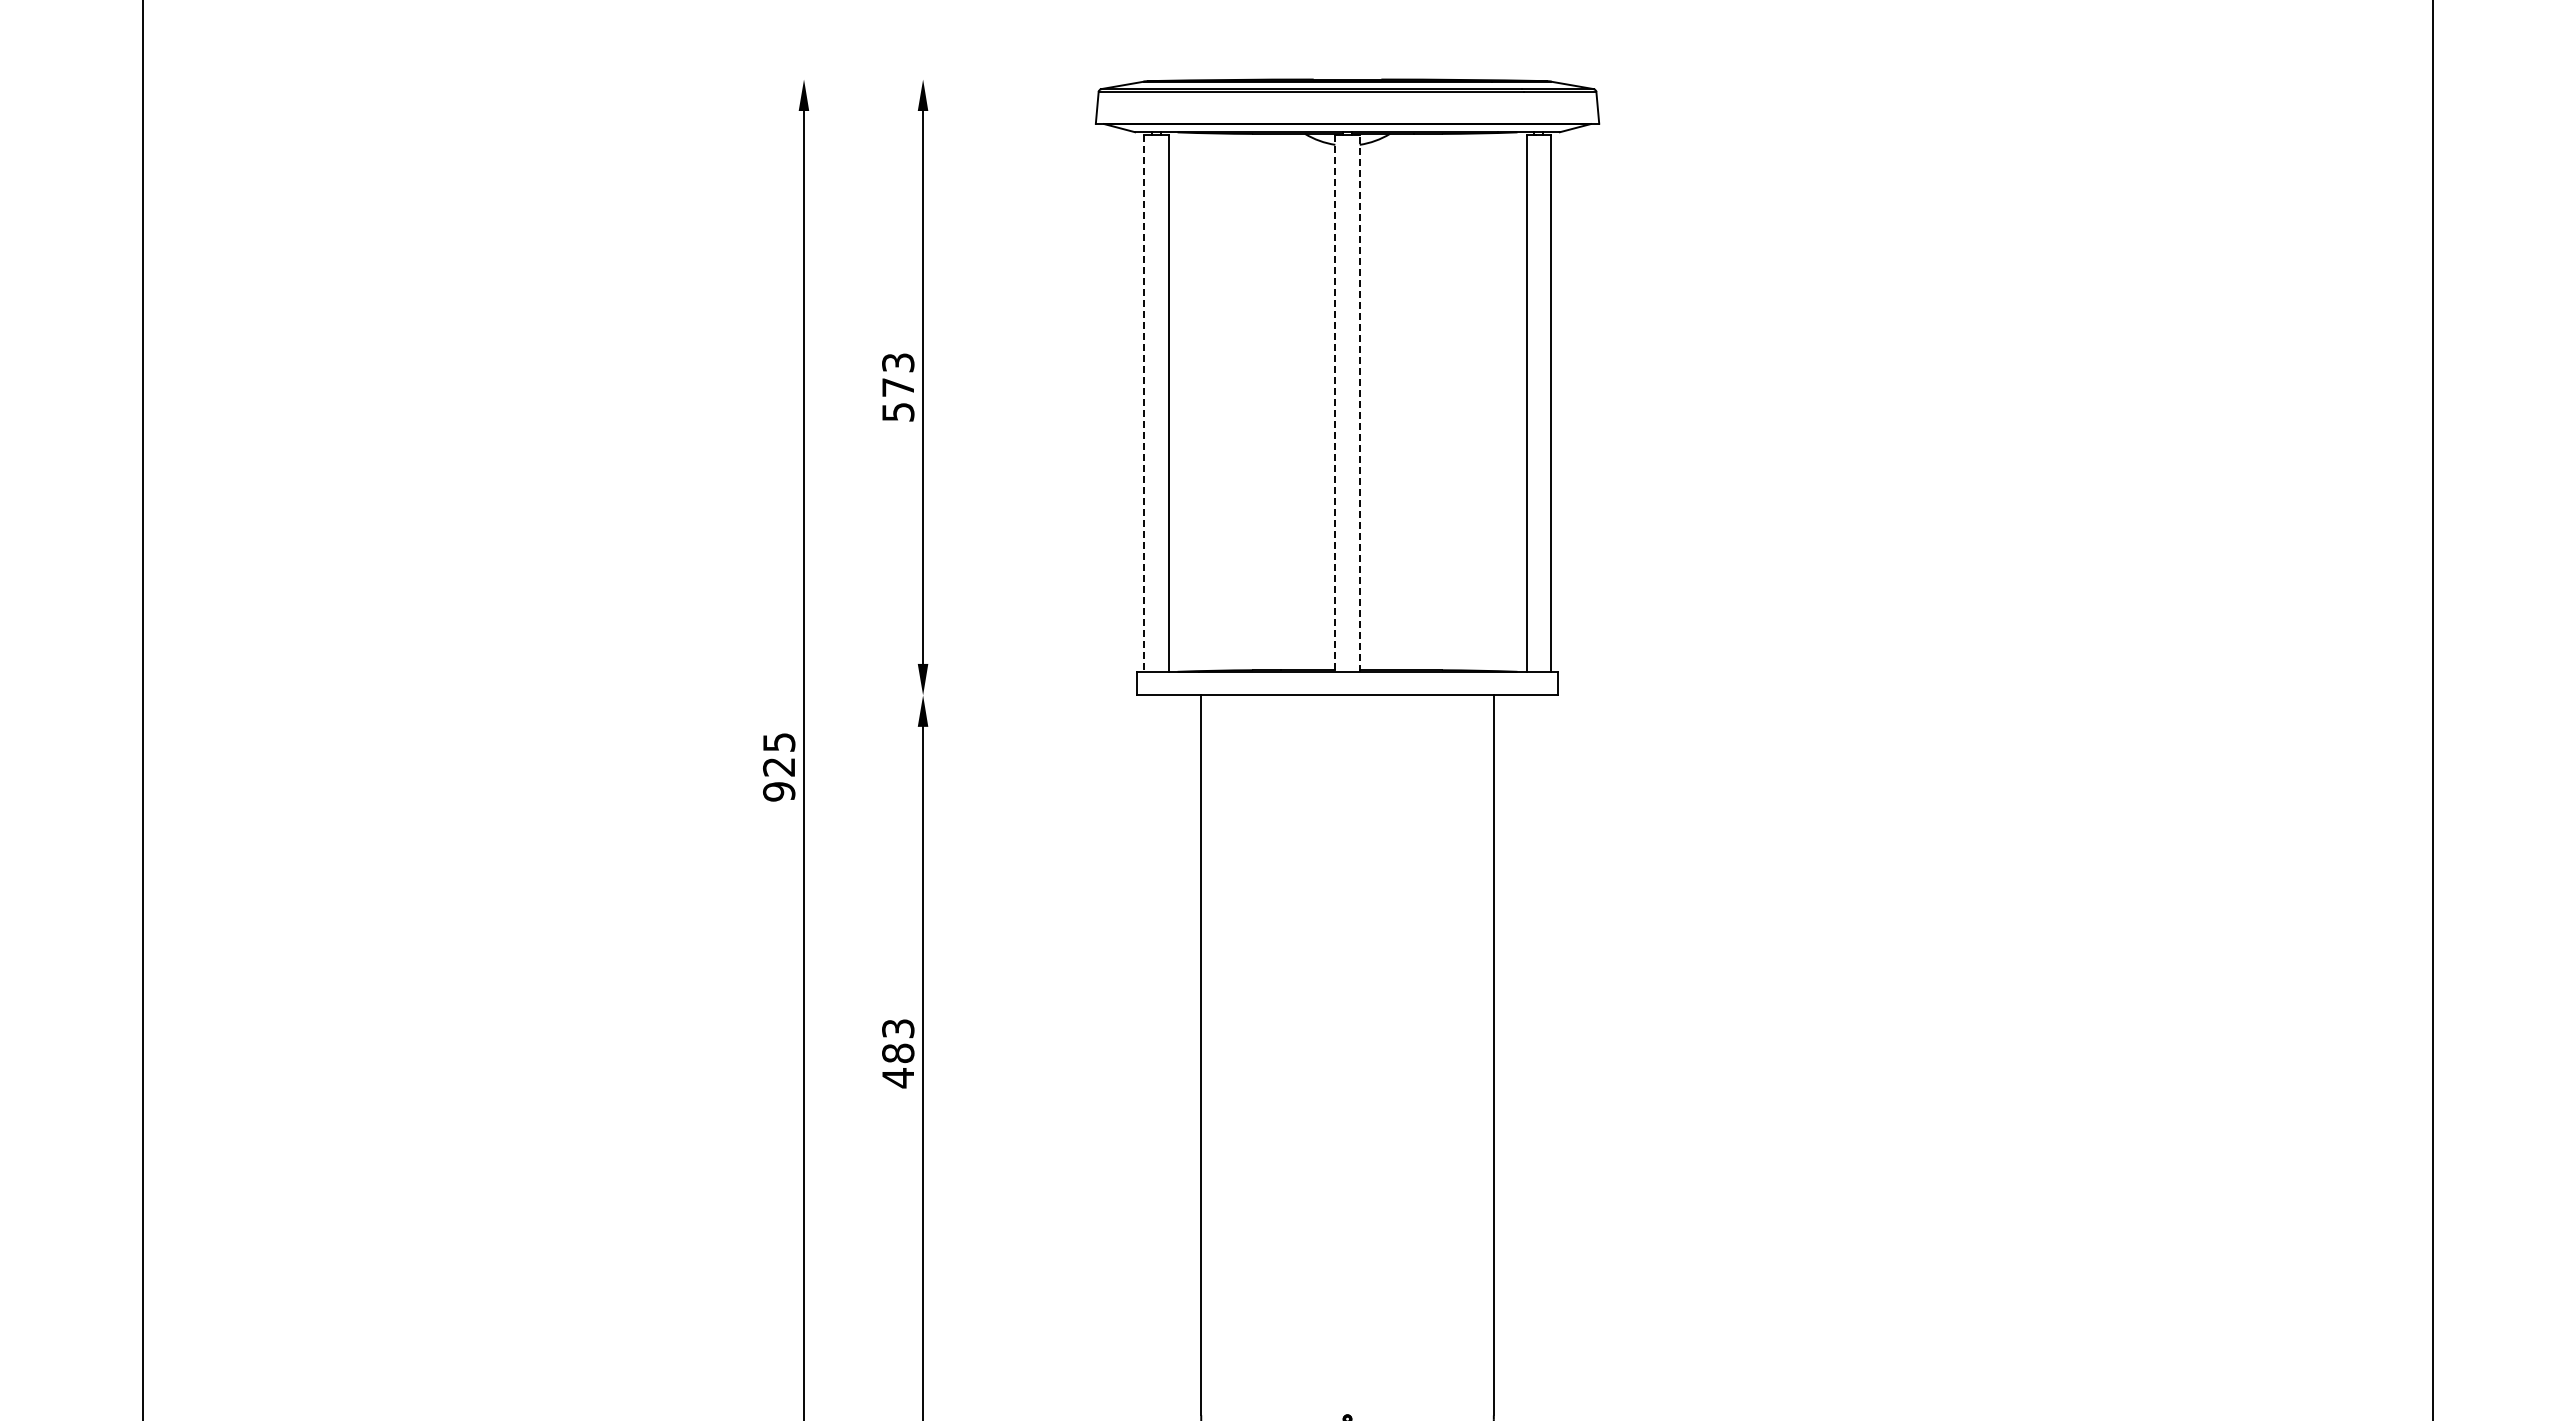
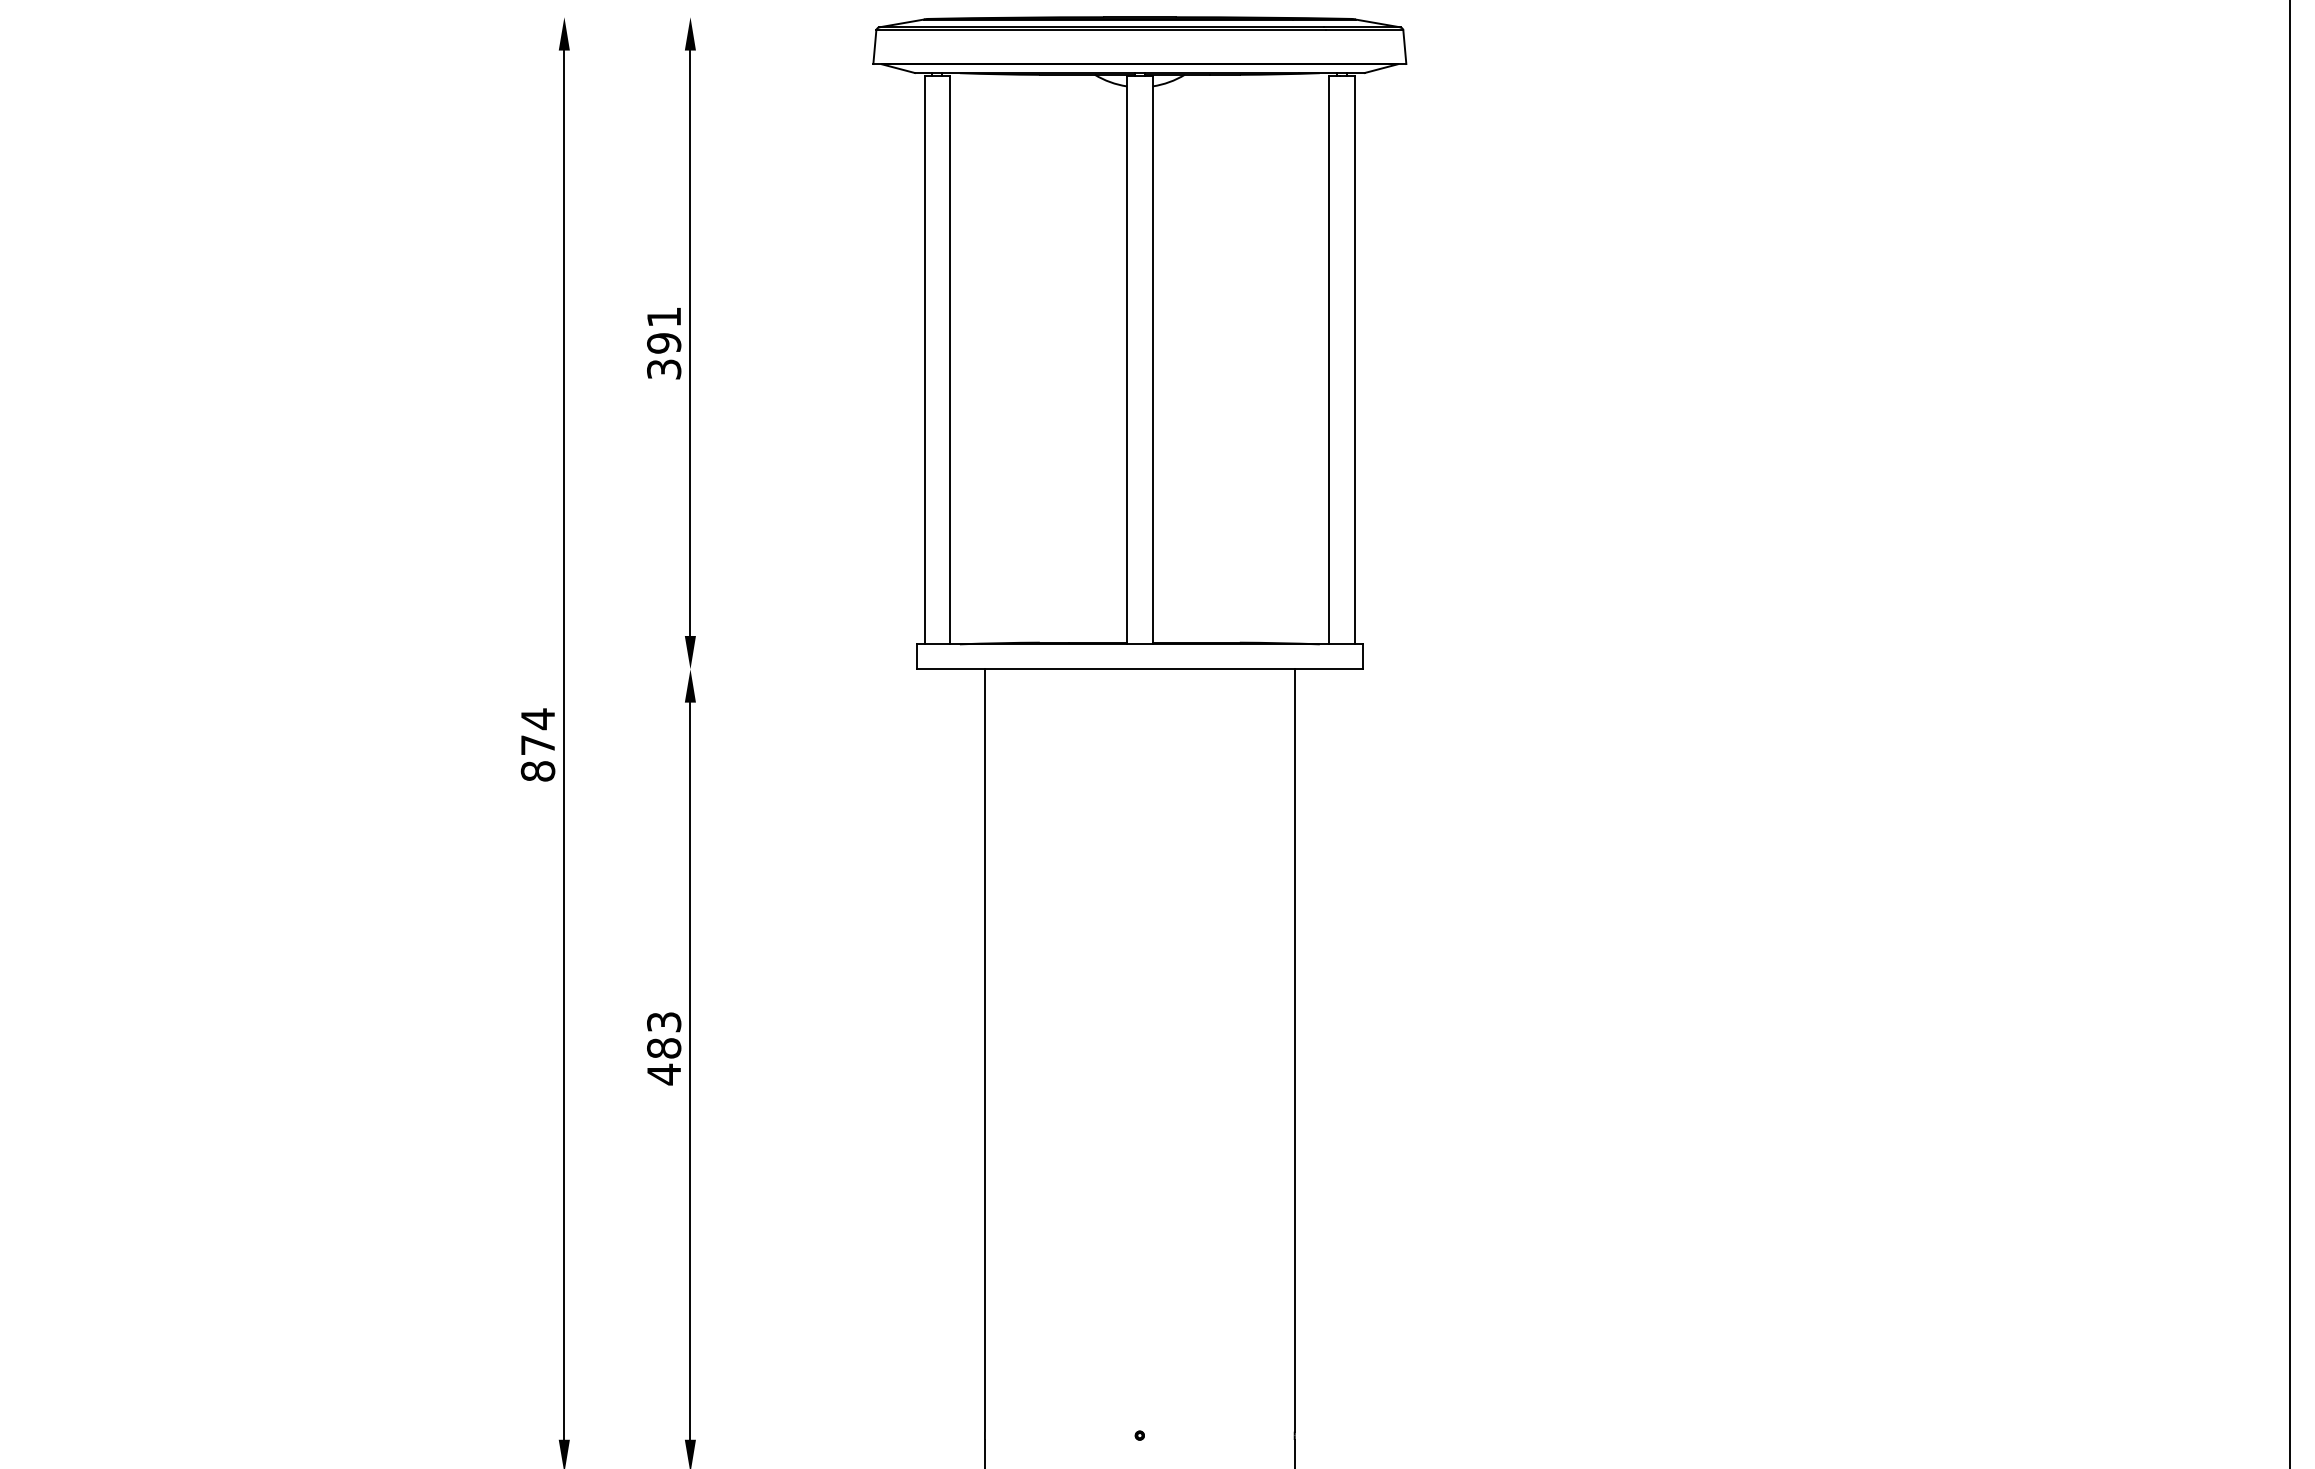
text: (898, 387) -> (664, 343), 573 -> 391
line: (1359, 403) -> (1152, 360), dashed -> solid
line: (1144, 404) -> (924, 361), dashed -> solid
line: (1335, 404) -> (1127, 361), dashed -> solid
text: (779, 766) -> (538, 744), 925 -> 874

